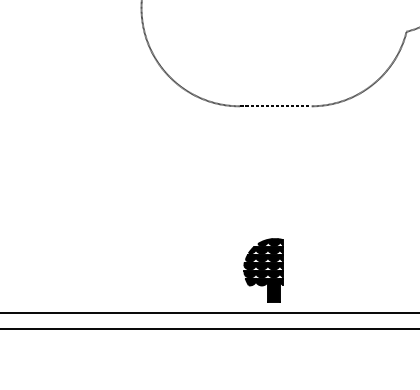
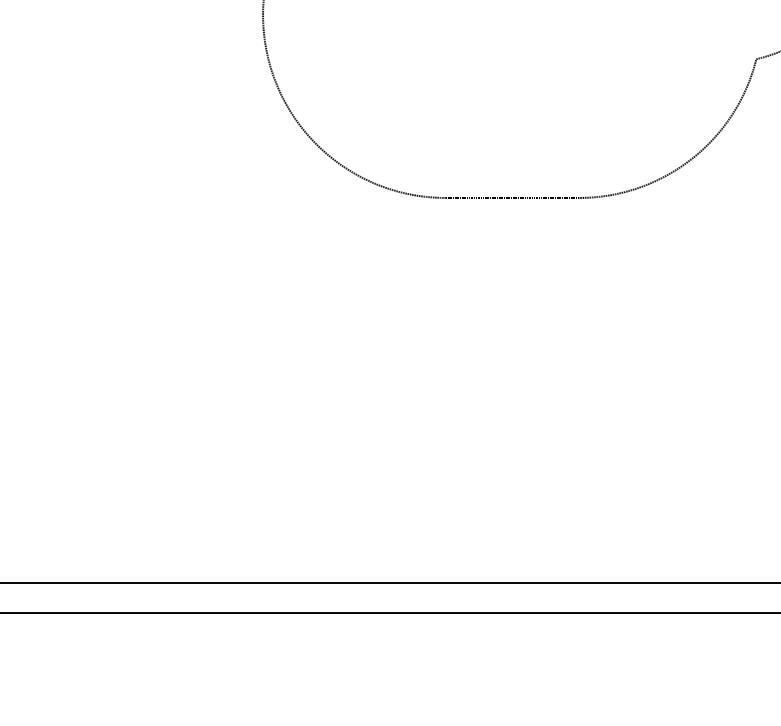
part: (263, 270) -> (490, 503), removed

